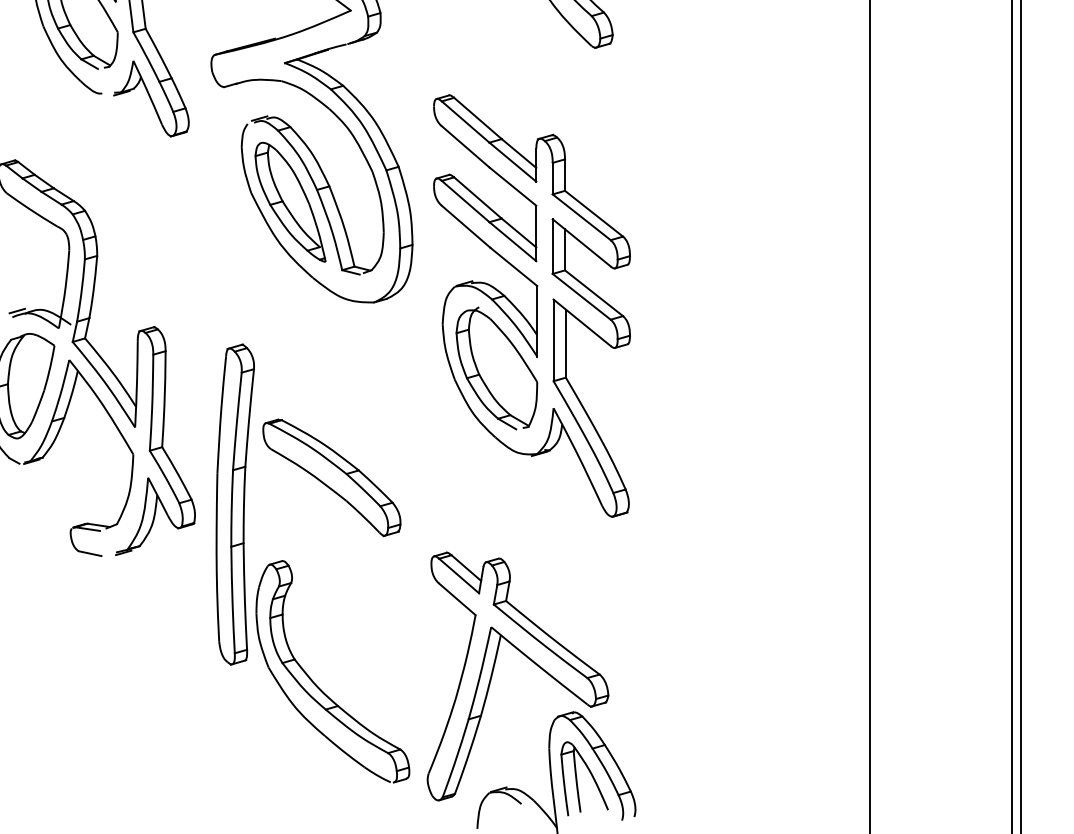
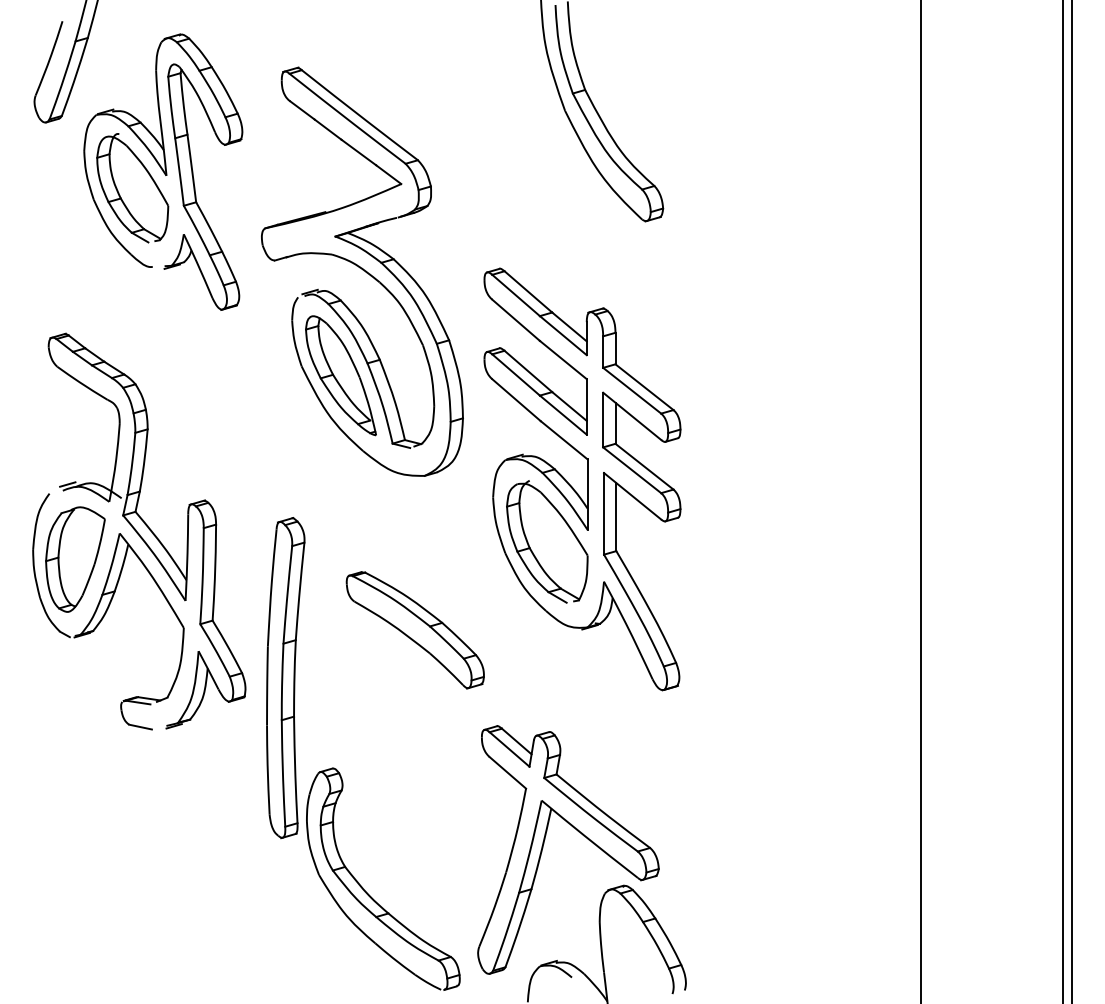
part: (331, 478) -> (414, 630), moved
part: (318, 686) -> (368, 893), moved
part: (577, 778) -> (627, 951), removed

